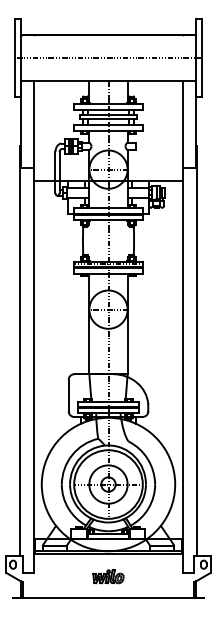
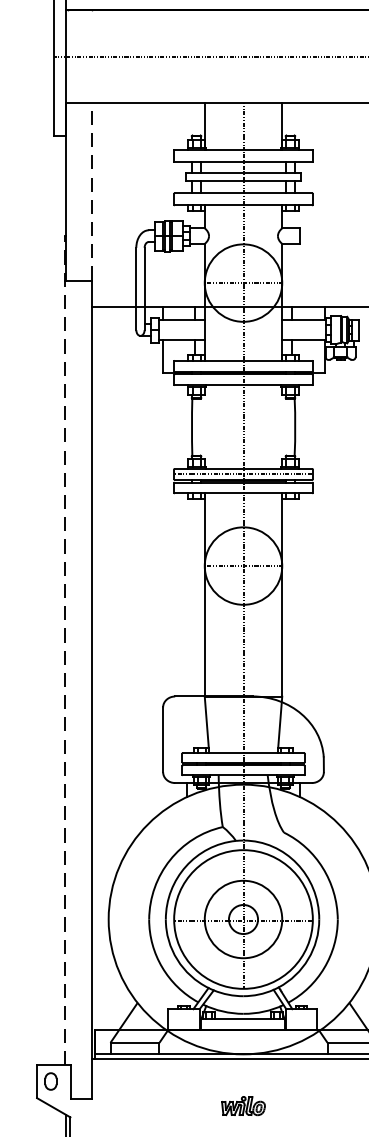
line: (33, 124) -> (91, 191), solid -> dashed
line: (19, 350) -> (63, 648), solid -> dashed
part: (108, 576) -> (243, 1105), size x0.7

